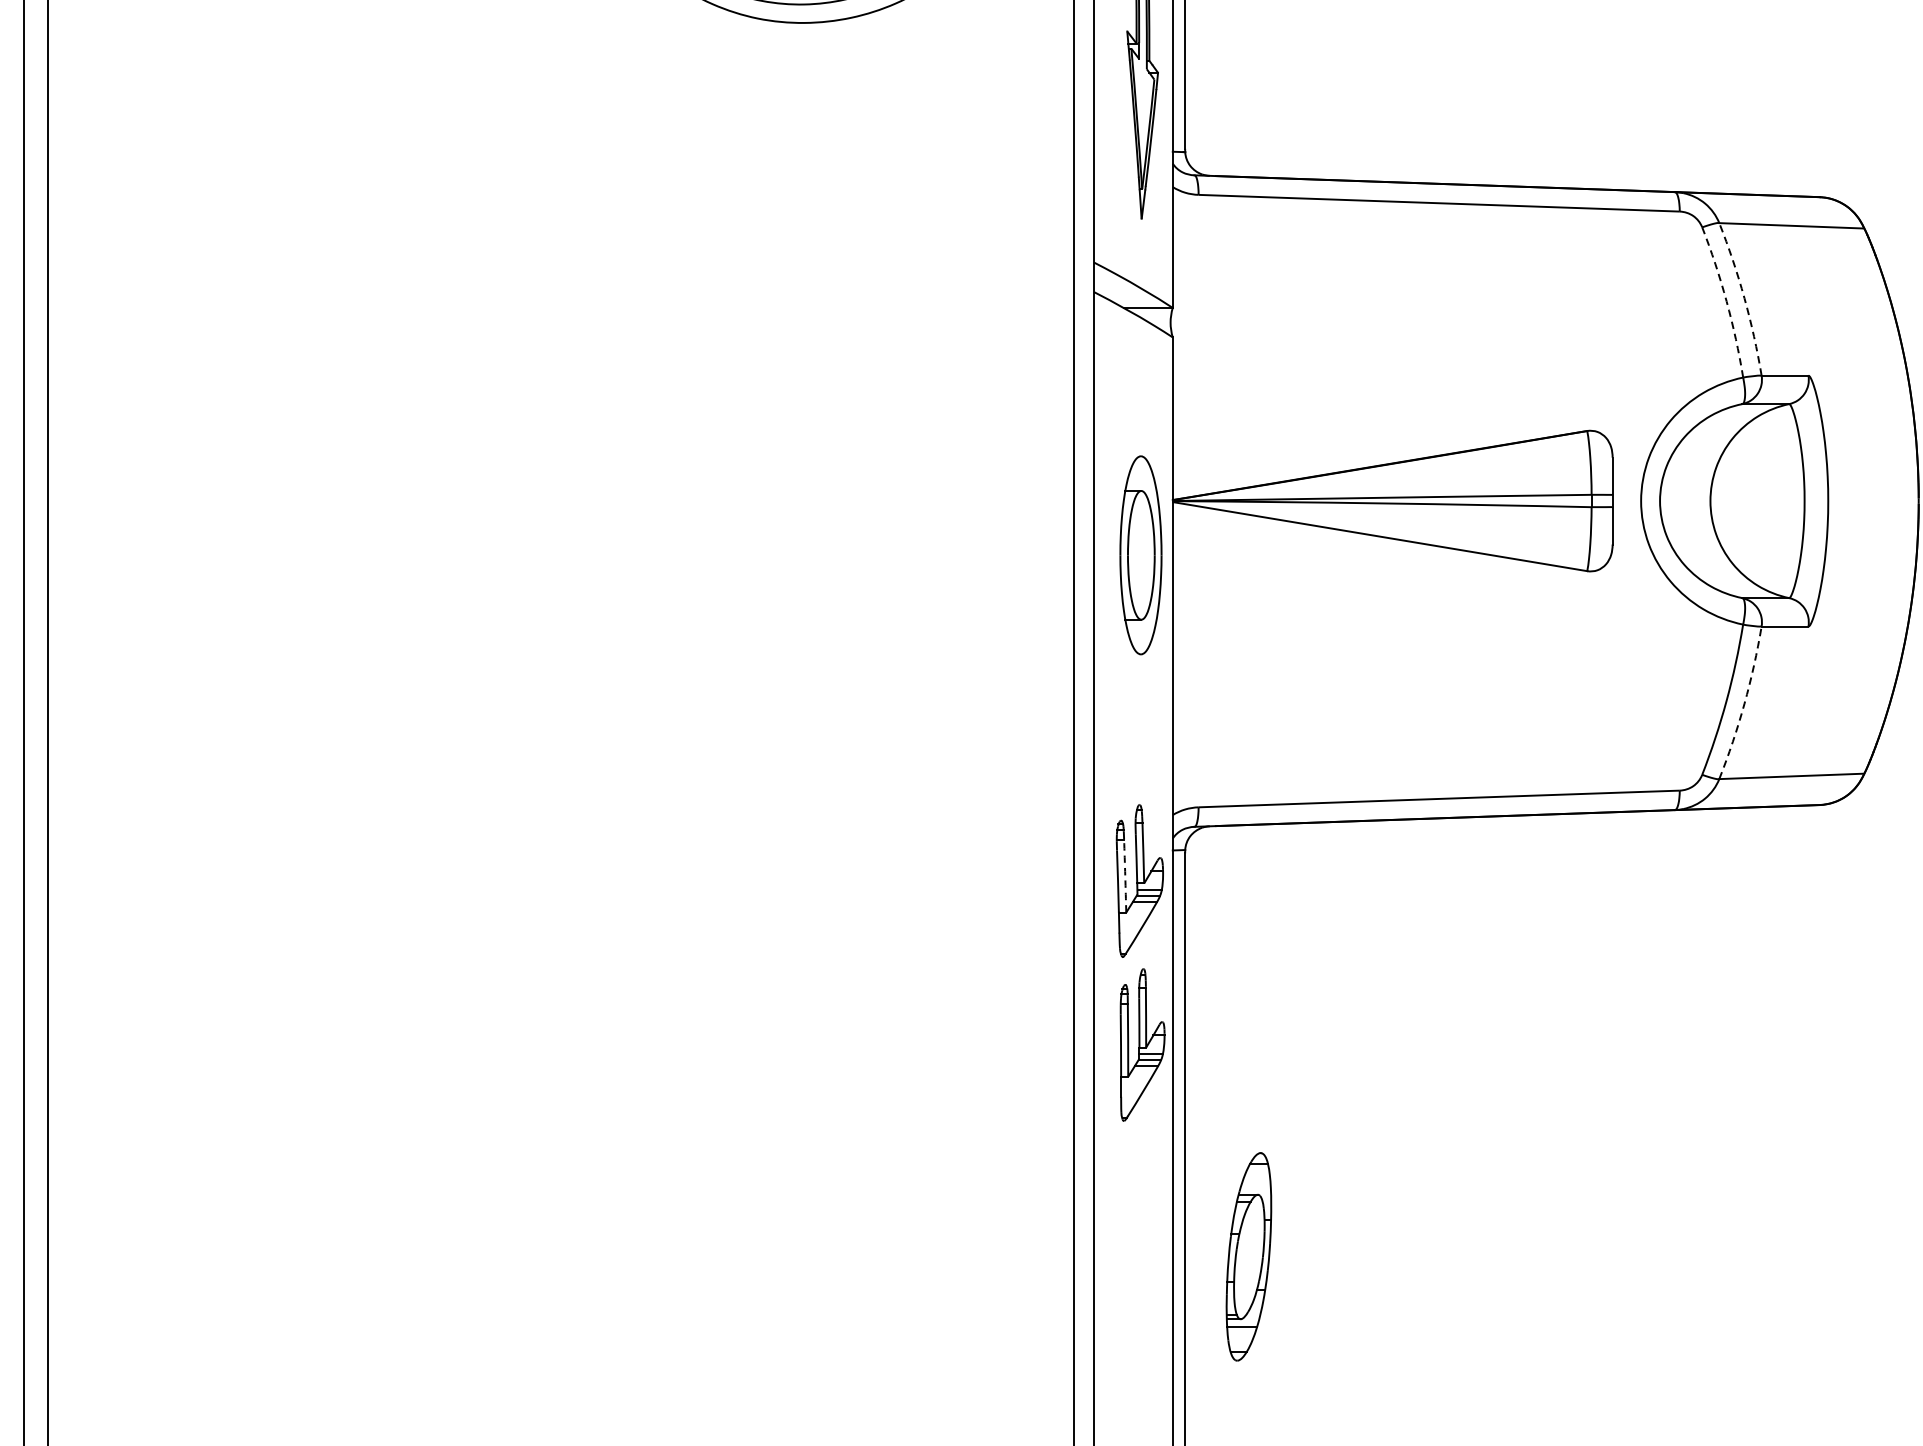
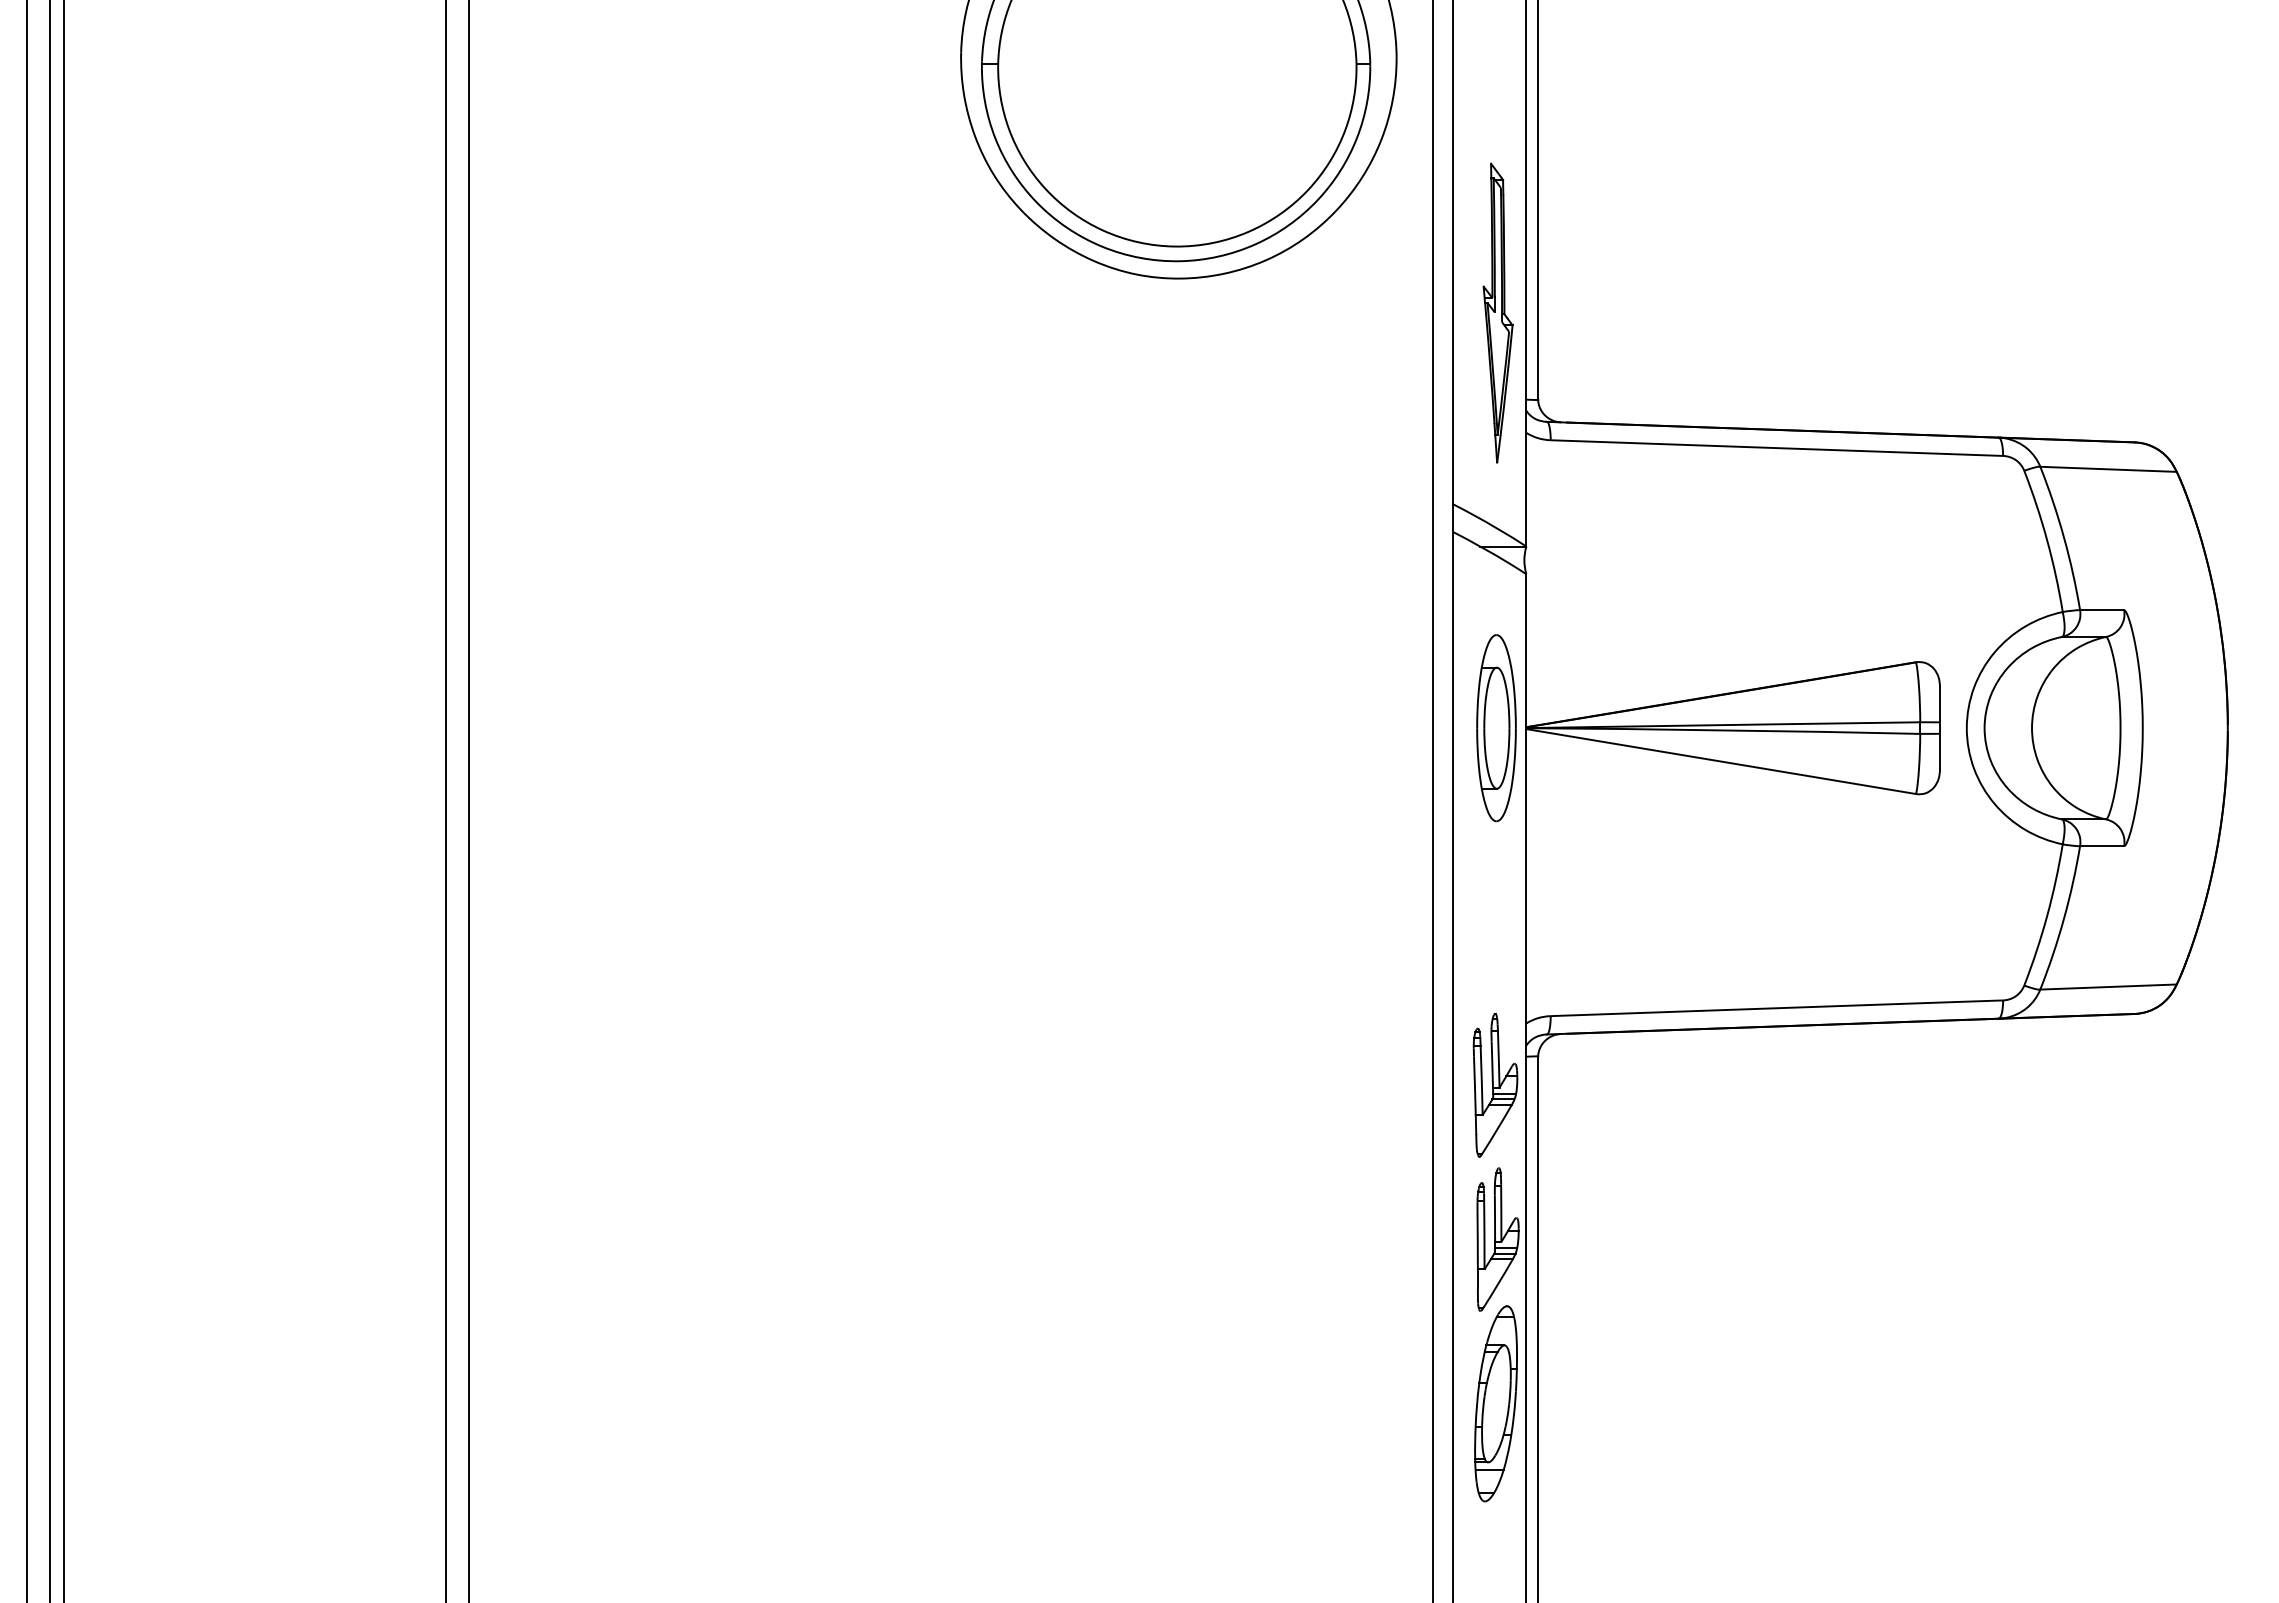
arc: (1743, 298) -> (2063, 537), dashed -> solid
arc: (1726, 301) -> (2047, 540), dashed -> solid
part: (1140, 555) -> (1496, 728), moved
arc: (1743, 703) -> (2063, 918), dashed -> solid
arc: (1125, 875) -> (1481, 1080), dashed -> solid
part: (1248, 1256) -> (1495, 1403), moved

